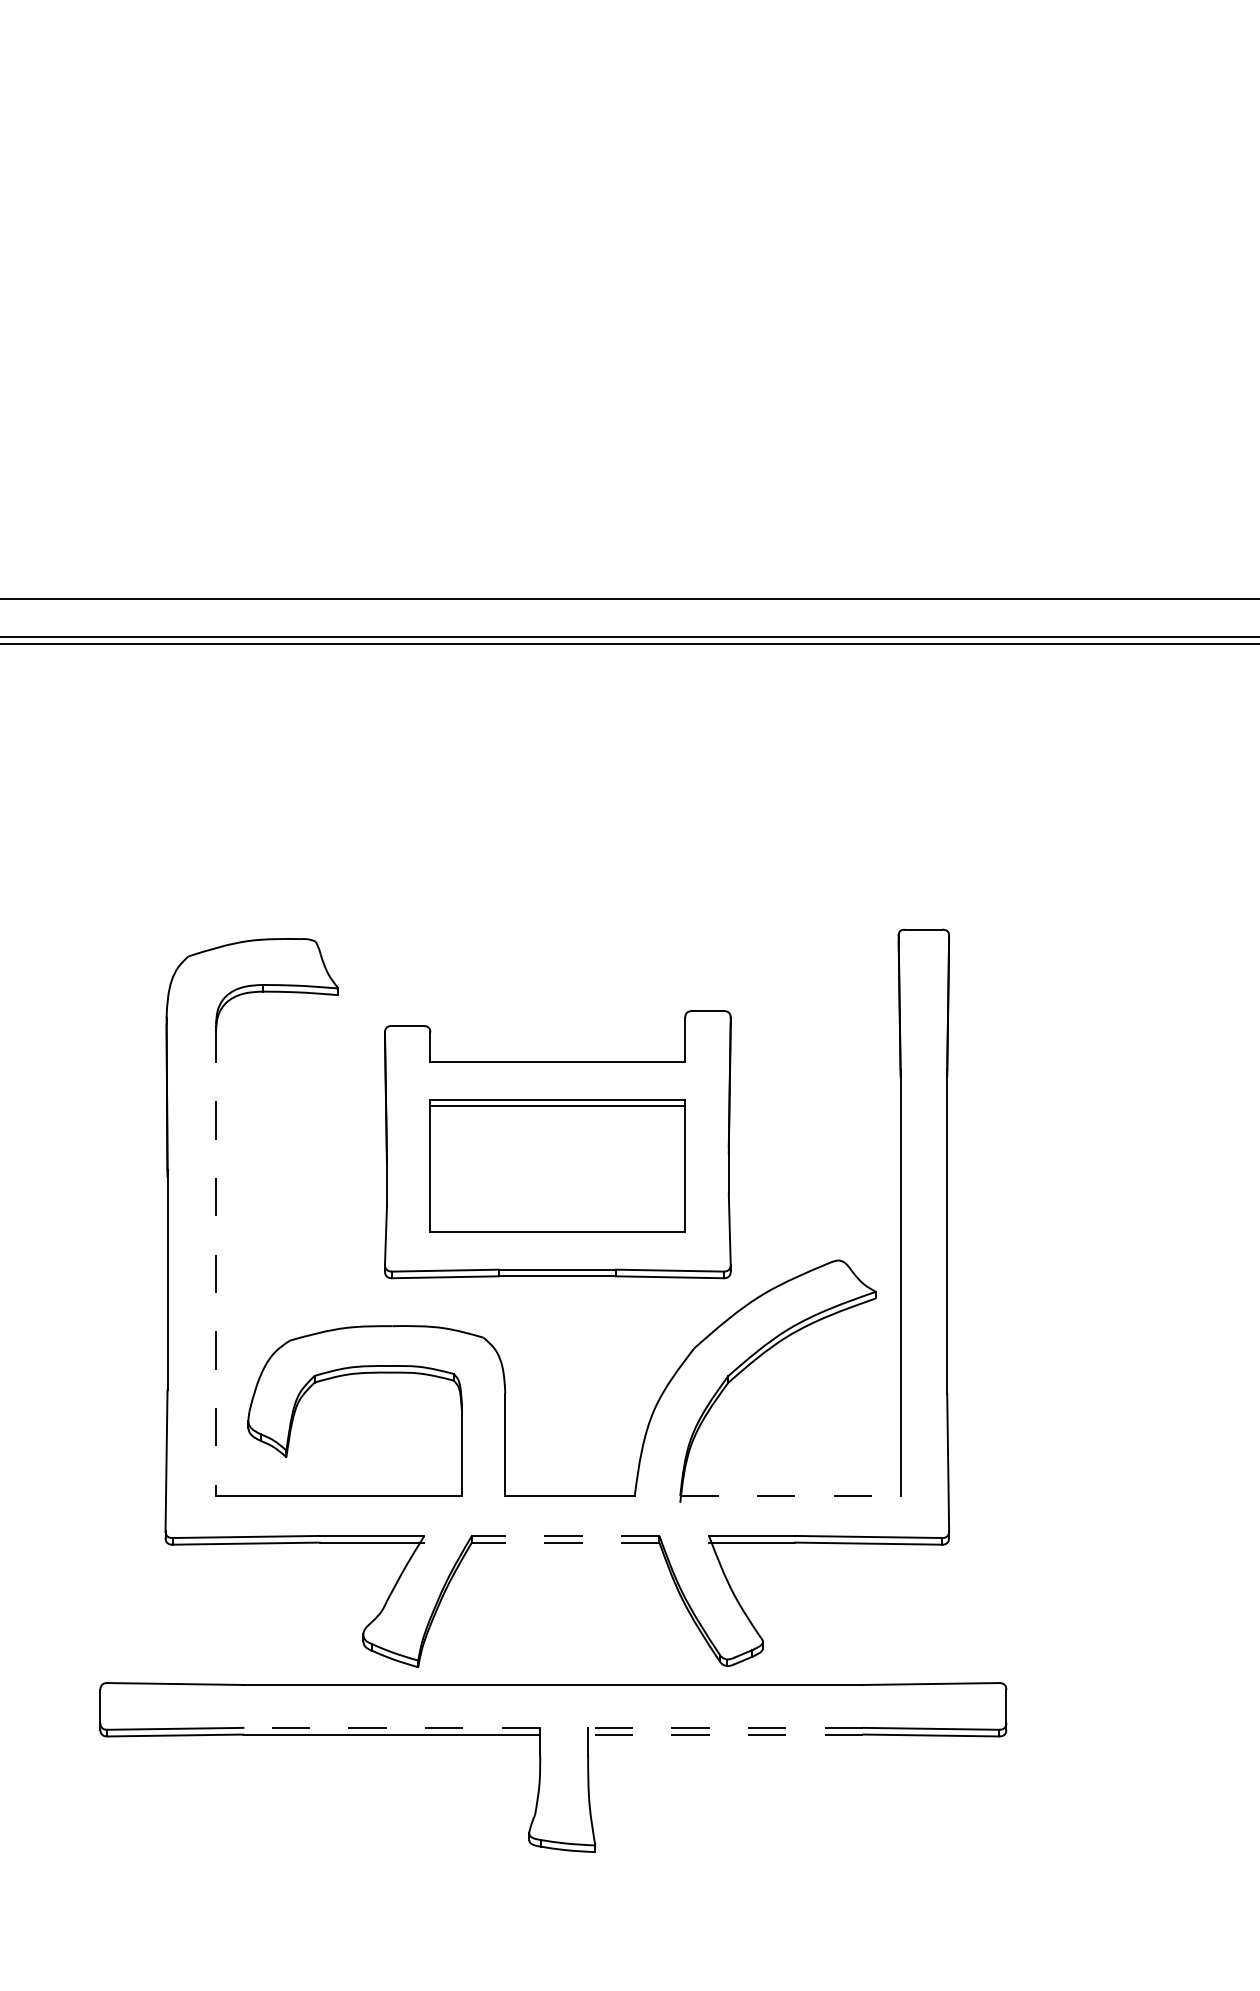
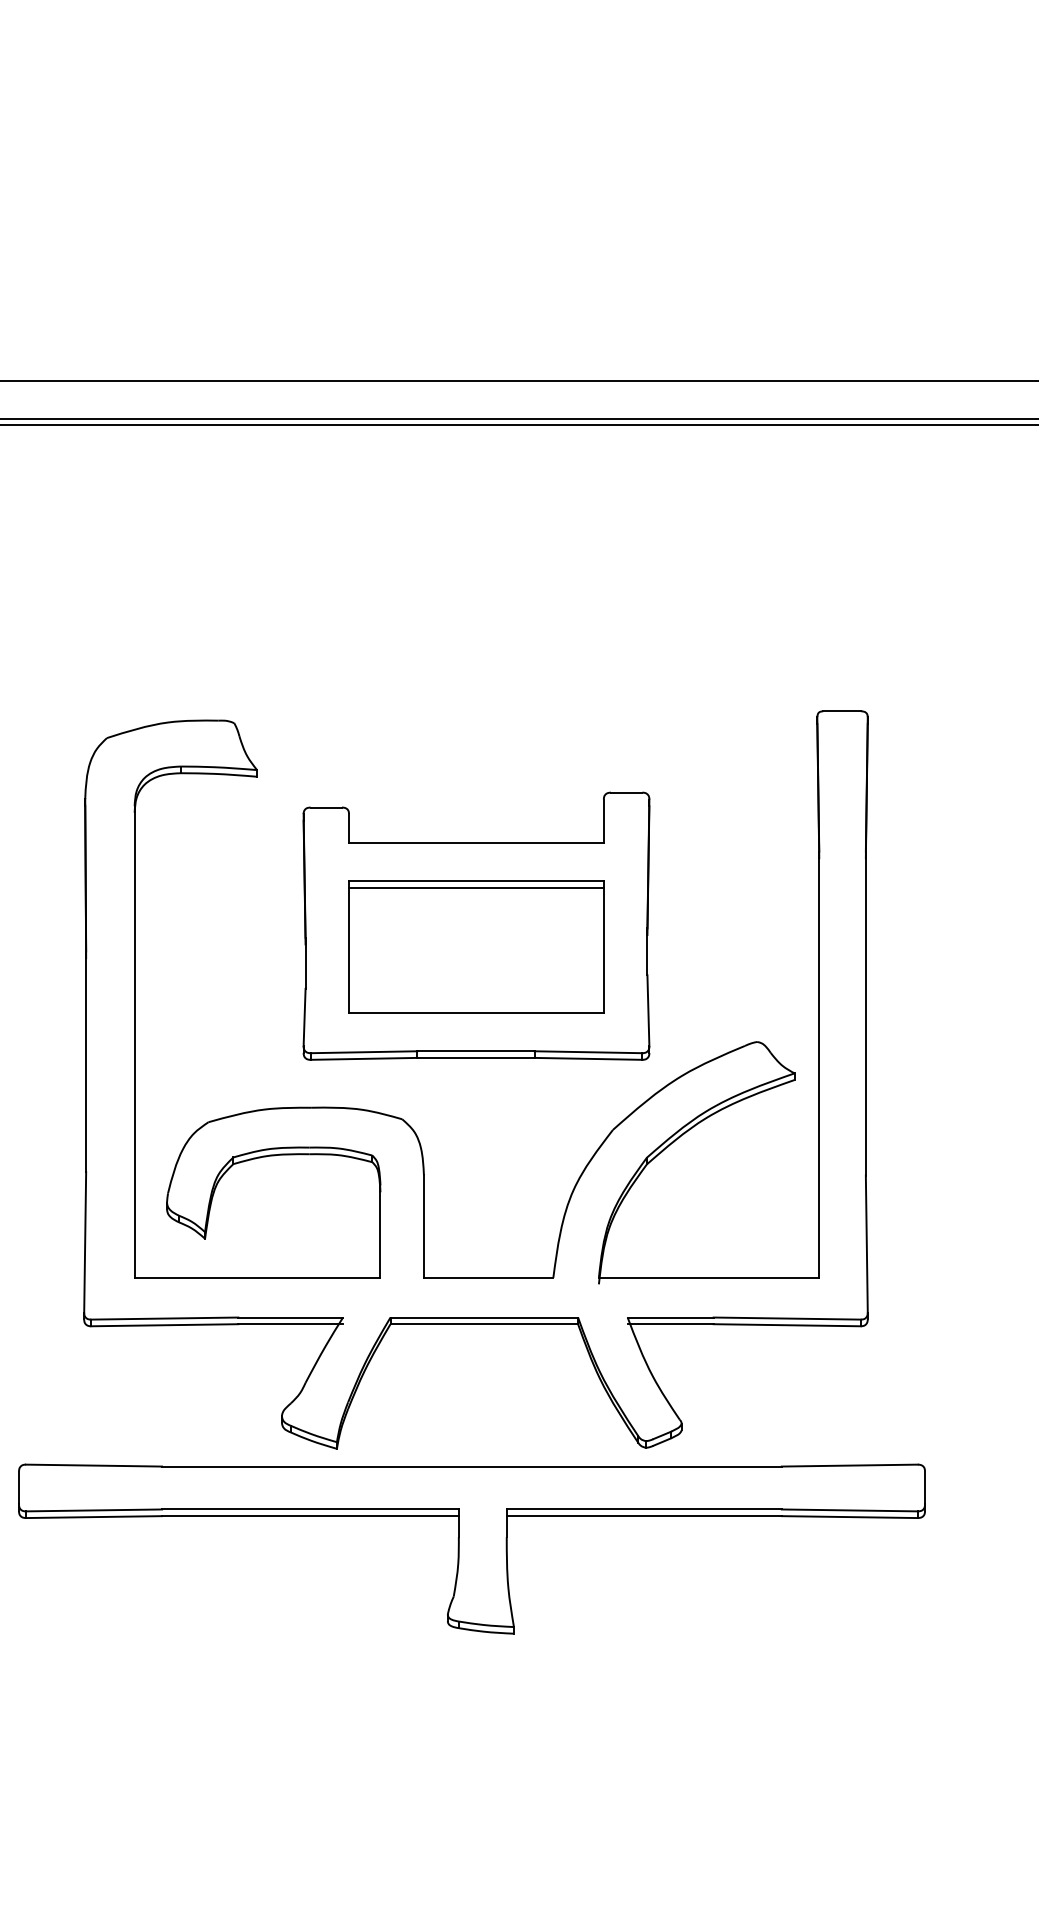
line: (216, 1260) -> (135, 1042), dashed -> solid
line: (790, 1496) -> (709, 1278), dashed -> solid
line: (565, 1535) -> (484, 1317), dashed -> solid
line: (565, 1542) -> (484, 1324), dashed -> solid
line: (391, 1727) -> (310, 1509), dashed -> solid
line: (725, 1727) -> (644, 1509), dashed -> solid
line: (725, 1734) -> (644, 1516), dashed -> solid

